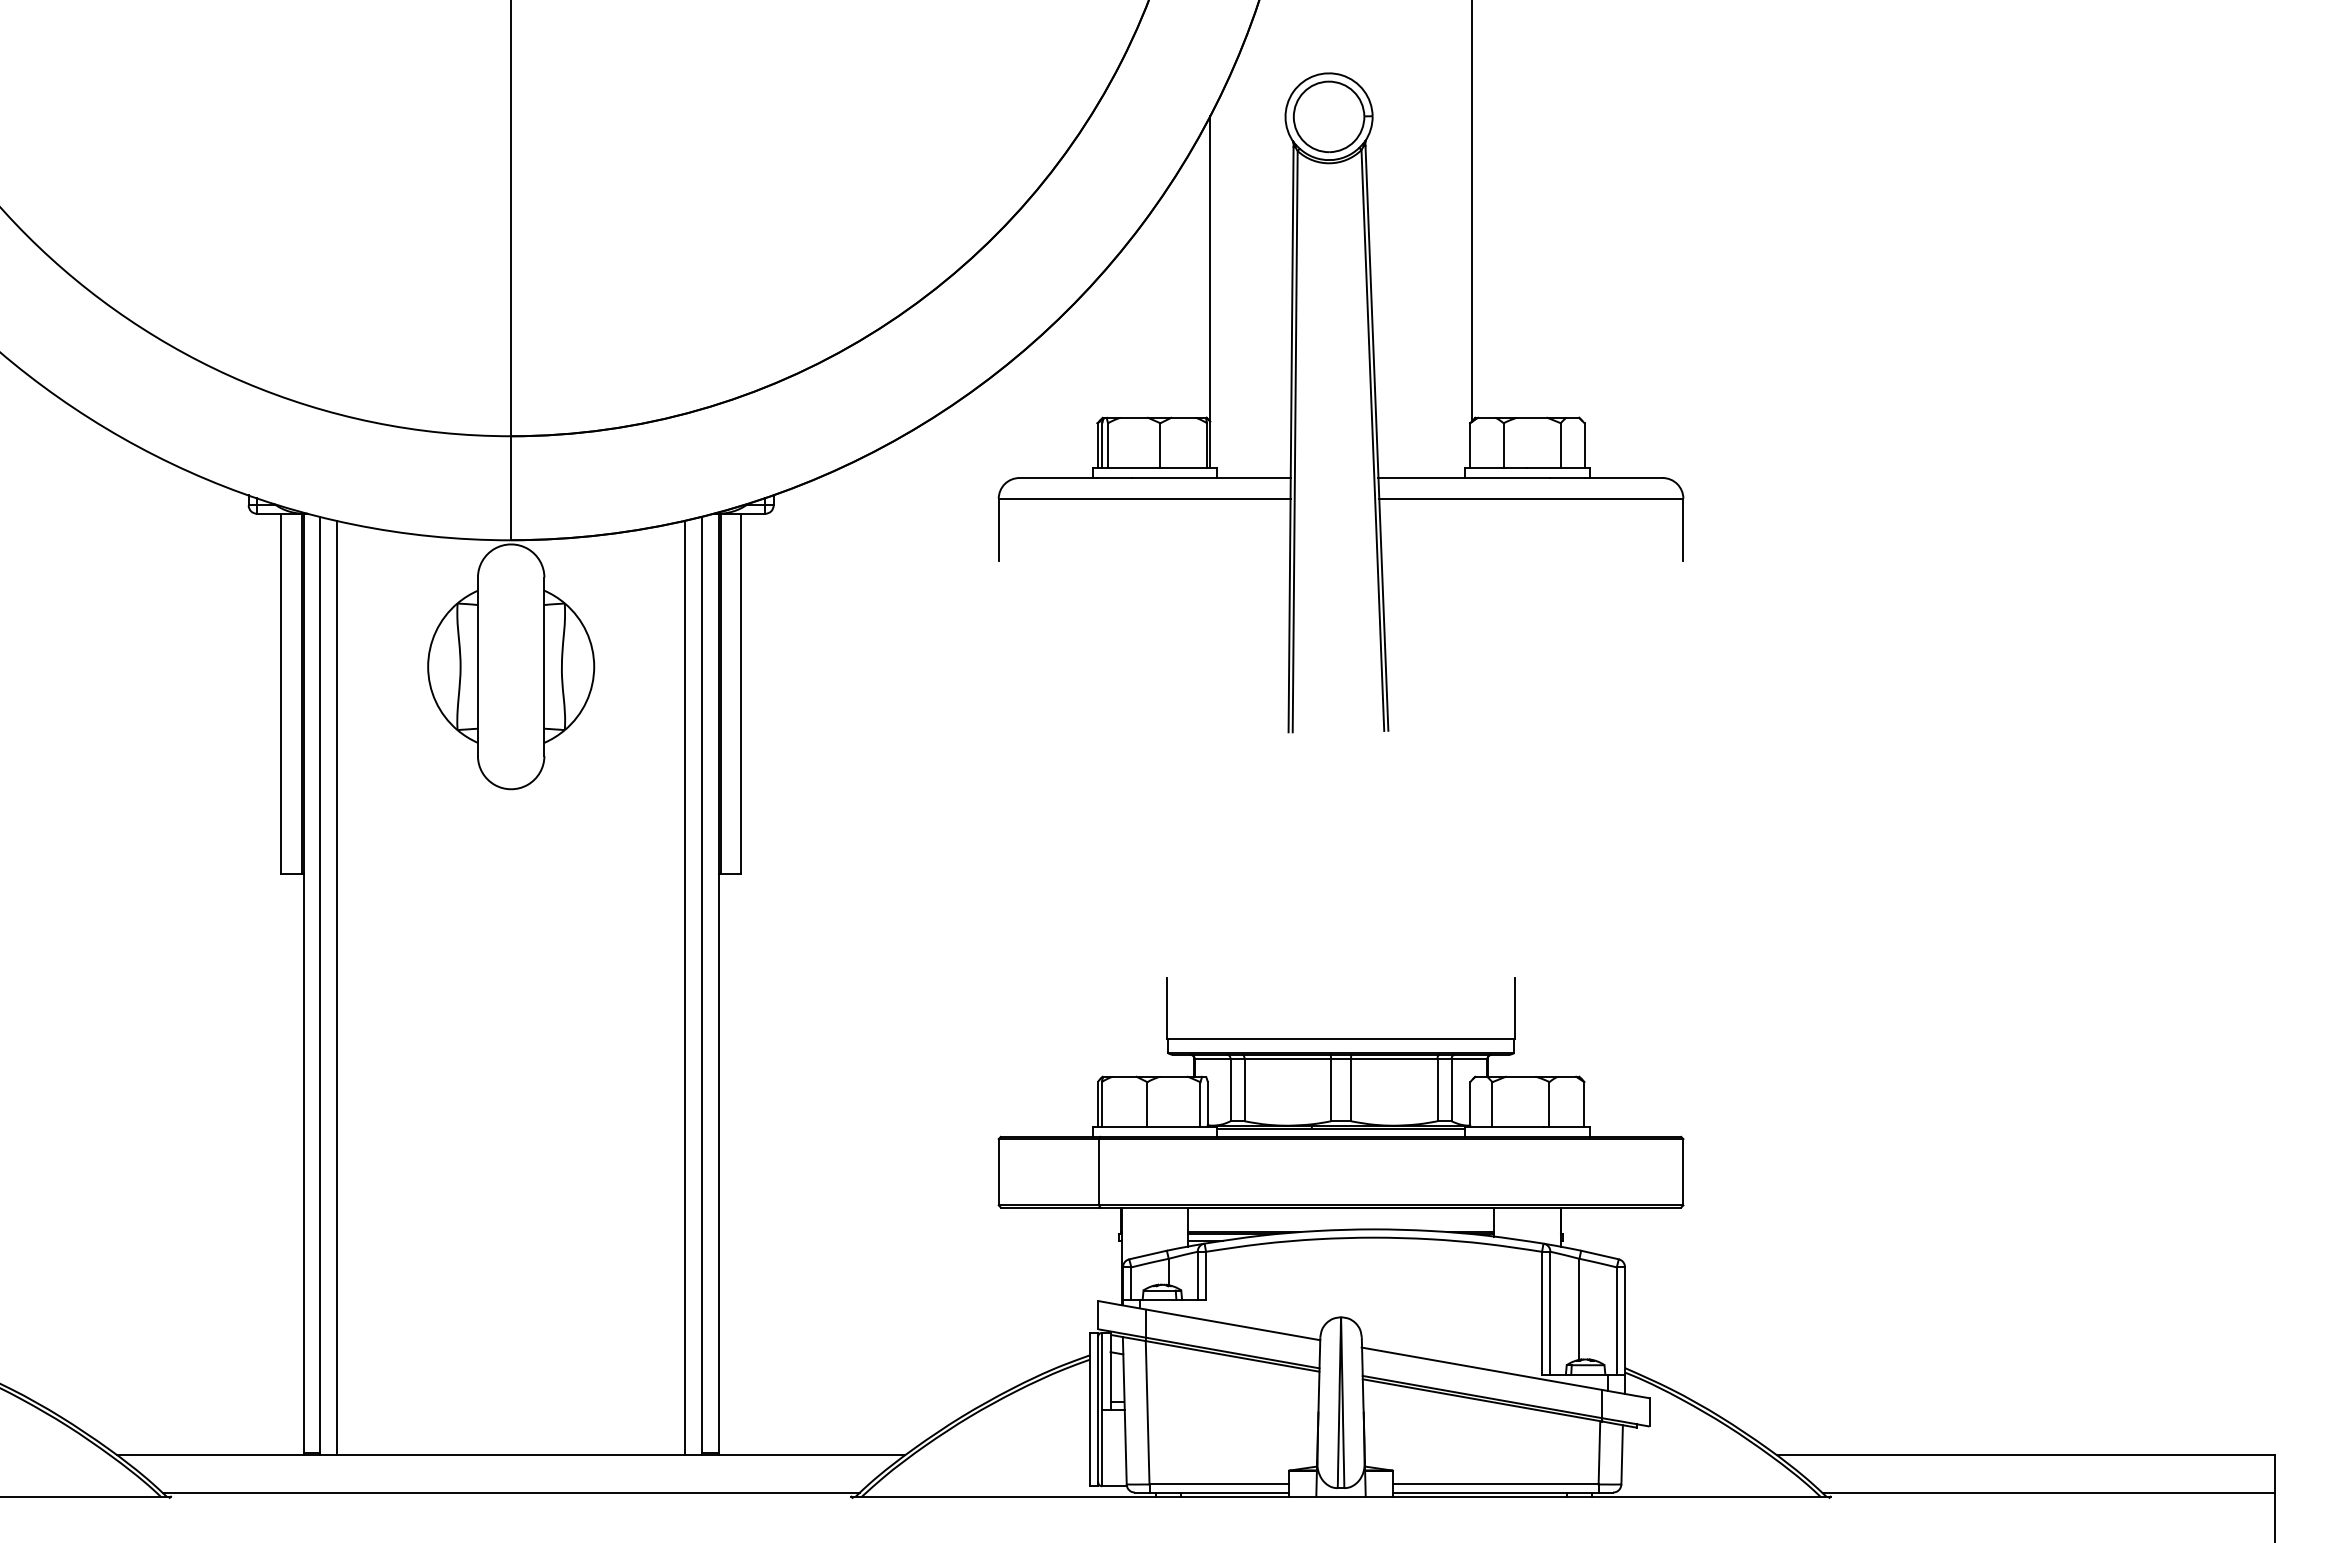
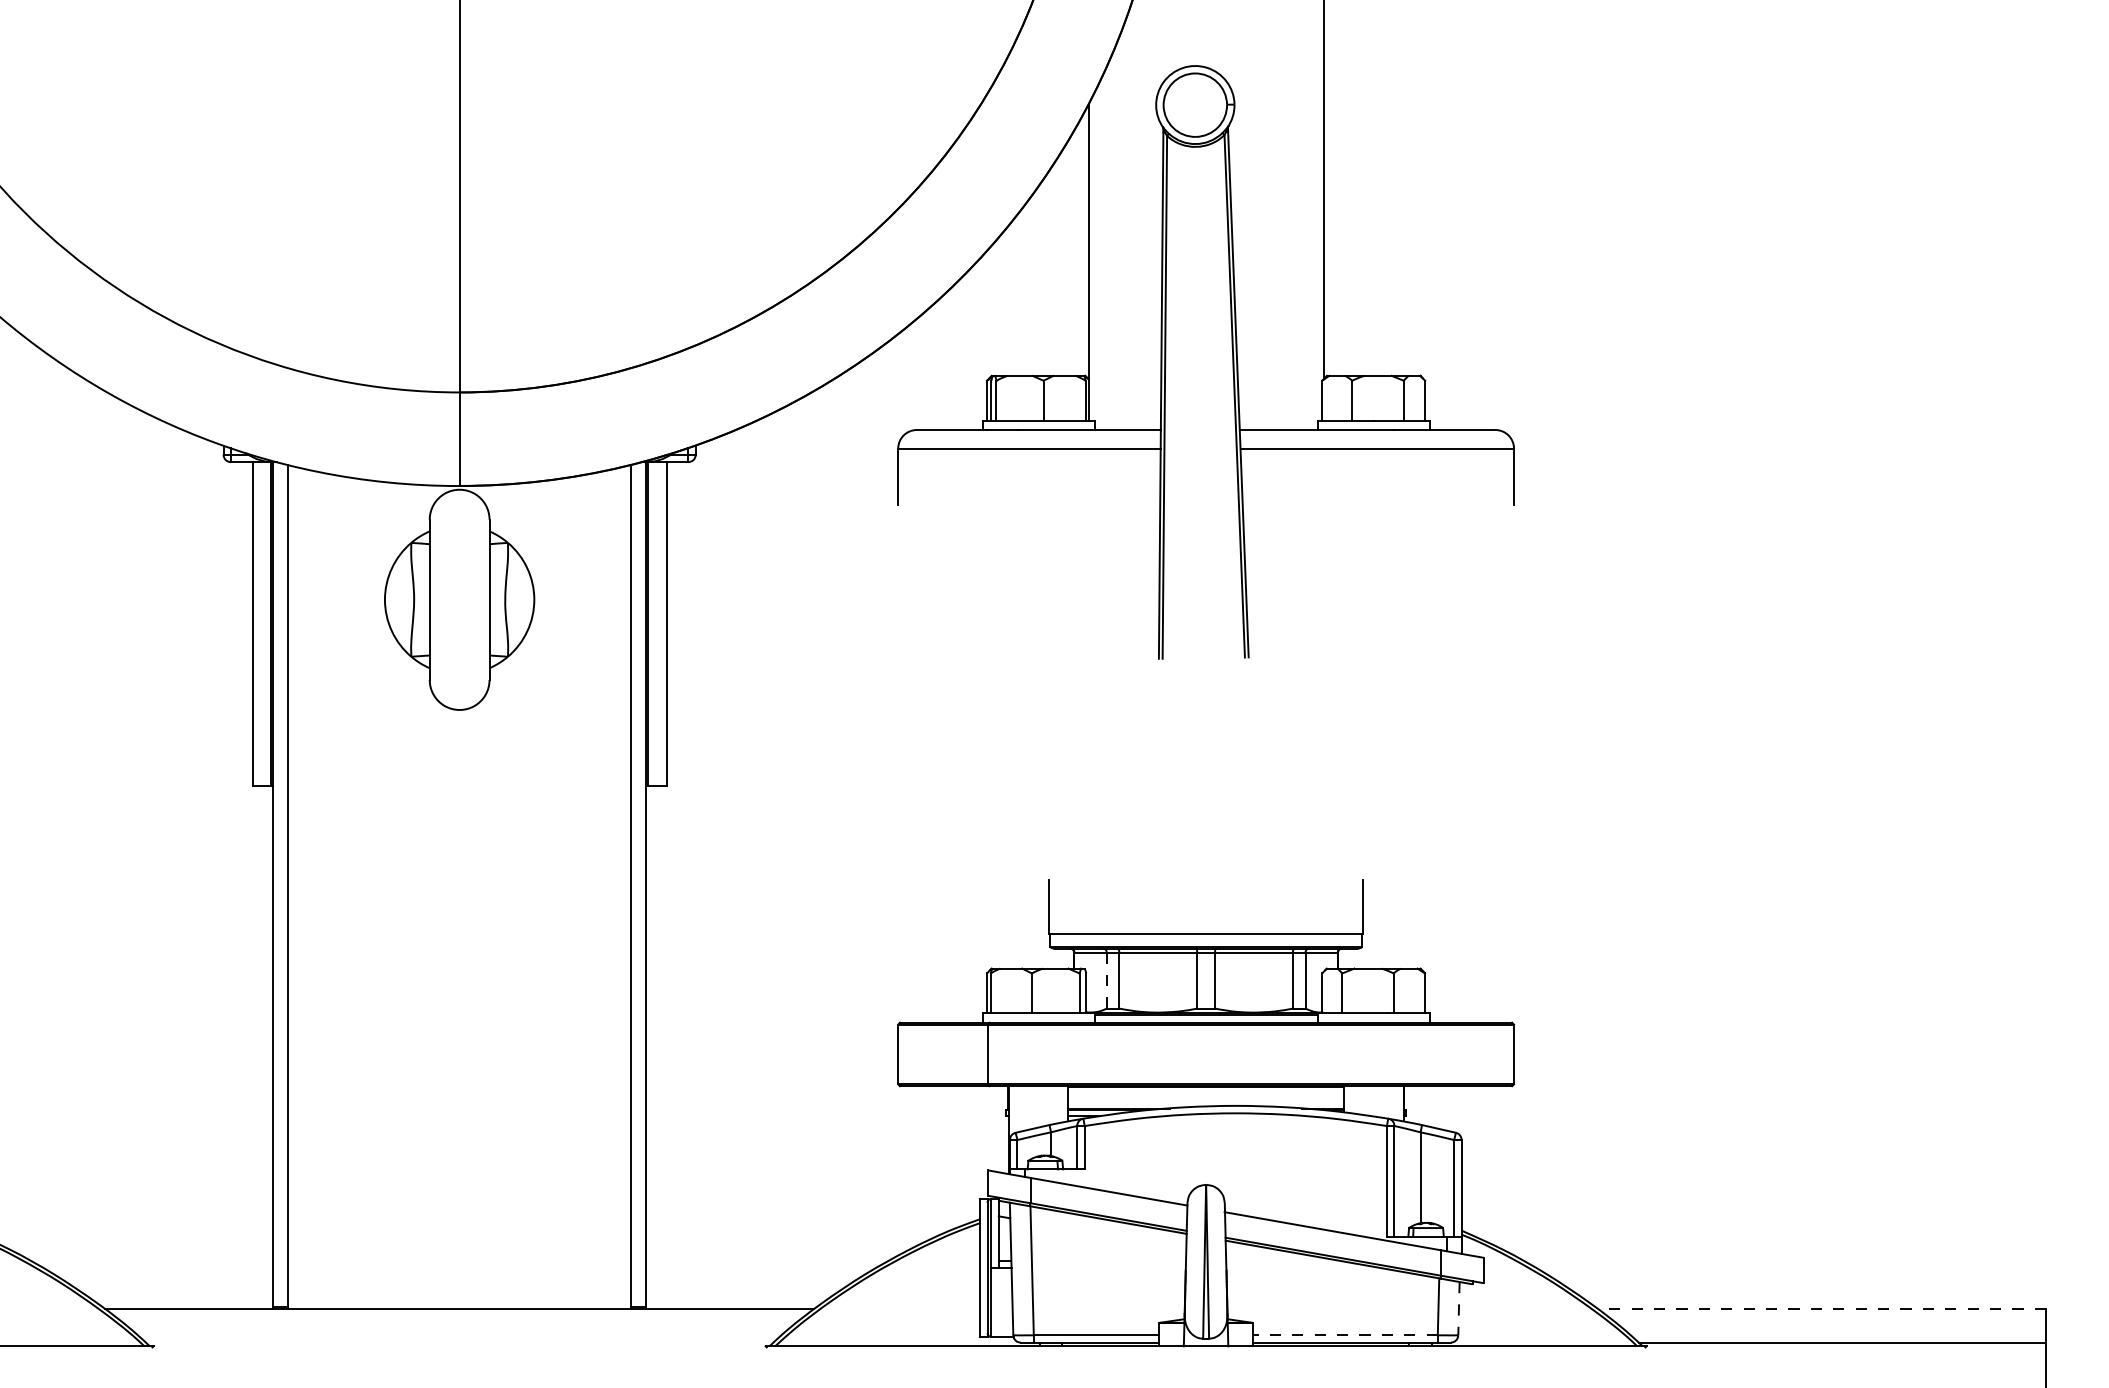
line: (336, 987) -> (302, 888), removed
line: (685, 987) -> (616, 888), removed
line: (1230, 1090) -> (1106, 980), solid -> dashed
line: (1622, 1454) -> (1459, 1308), solid -> dashed
line: (2025, 1455) -> (1821, 1309), solid -> dashed
line: (1495, 1484) -> (1345, 1335), solid -> dashed
line: (510, 1492) -> (459, 1342), removed

